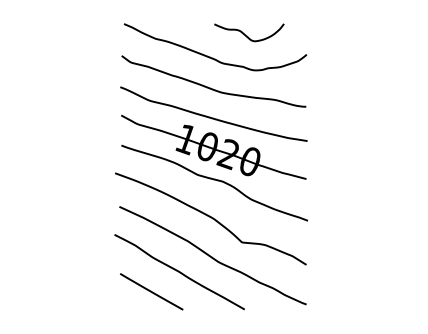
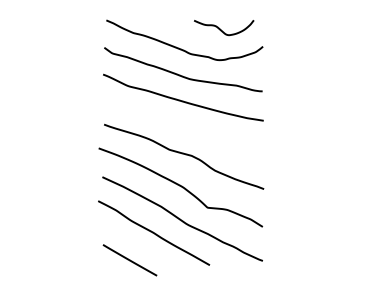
curve: (247, 35) -> (222, 30), moved
part: (213, 146) -> (183, 125), removed
line: (151, 291) -> (129, 260), moved

